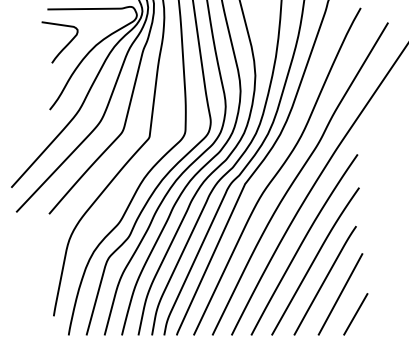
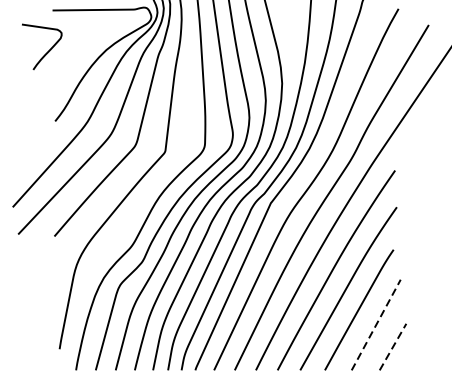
curve: (64, 46) -> (47, 51), moved
line: (340, 294) -> (376, 325), solid -> dashed
line: (355, 314) -> (392, 347), solid -> dashed

